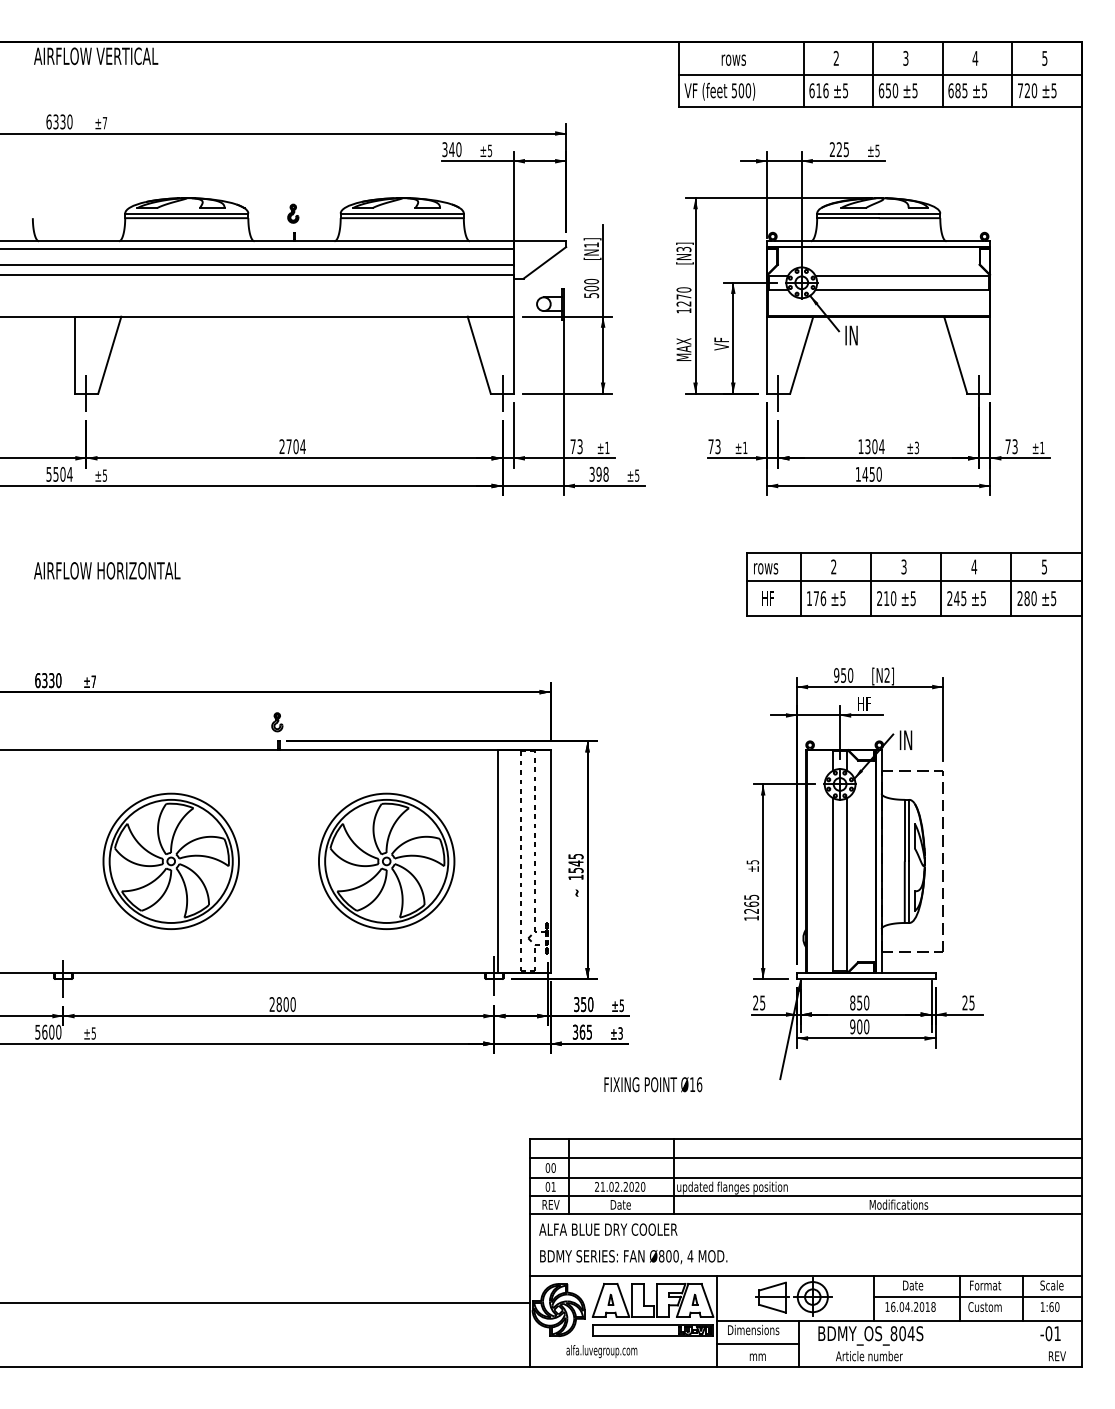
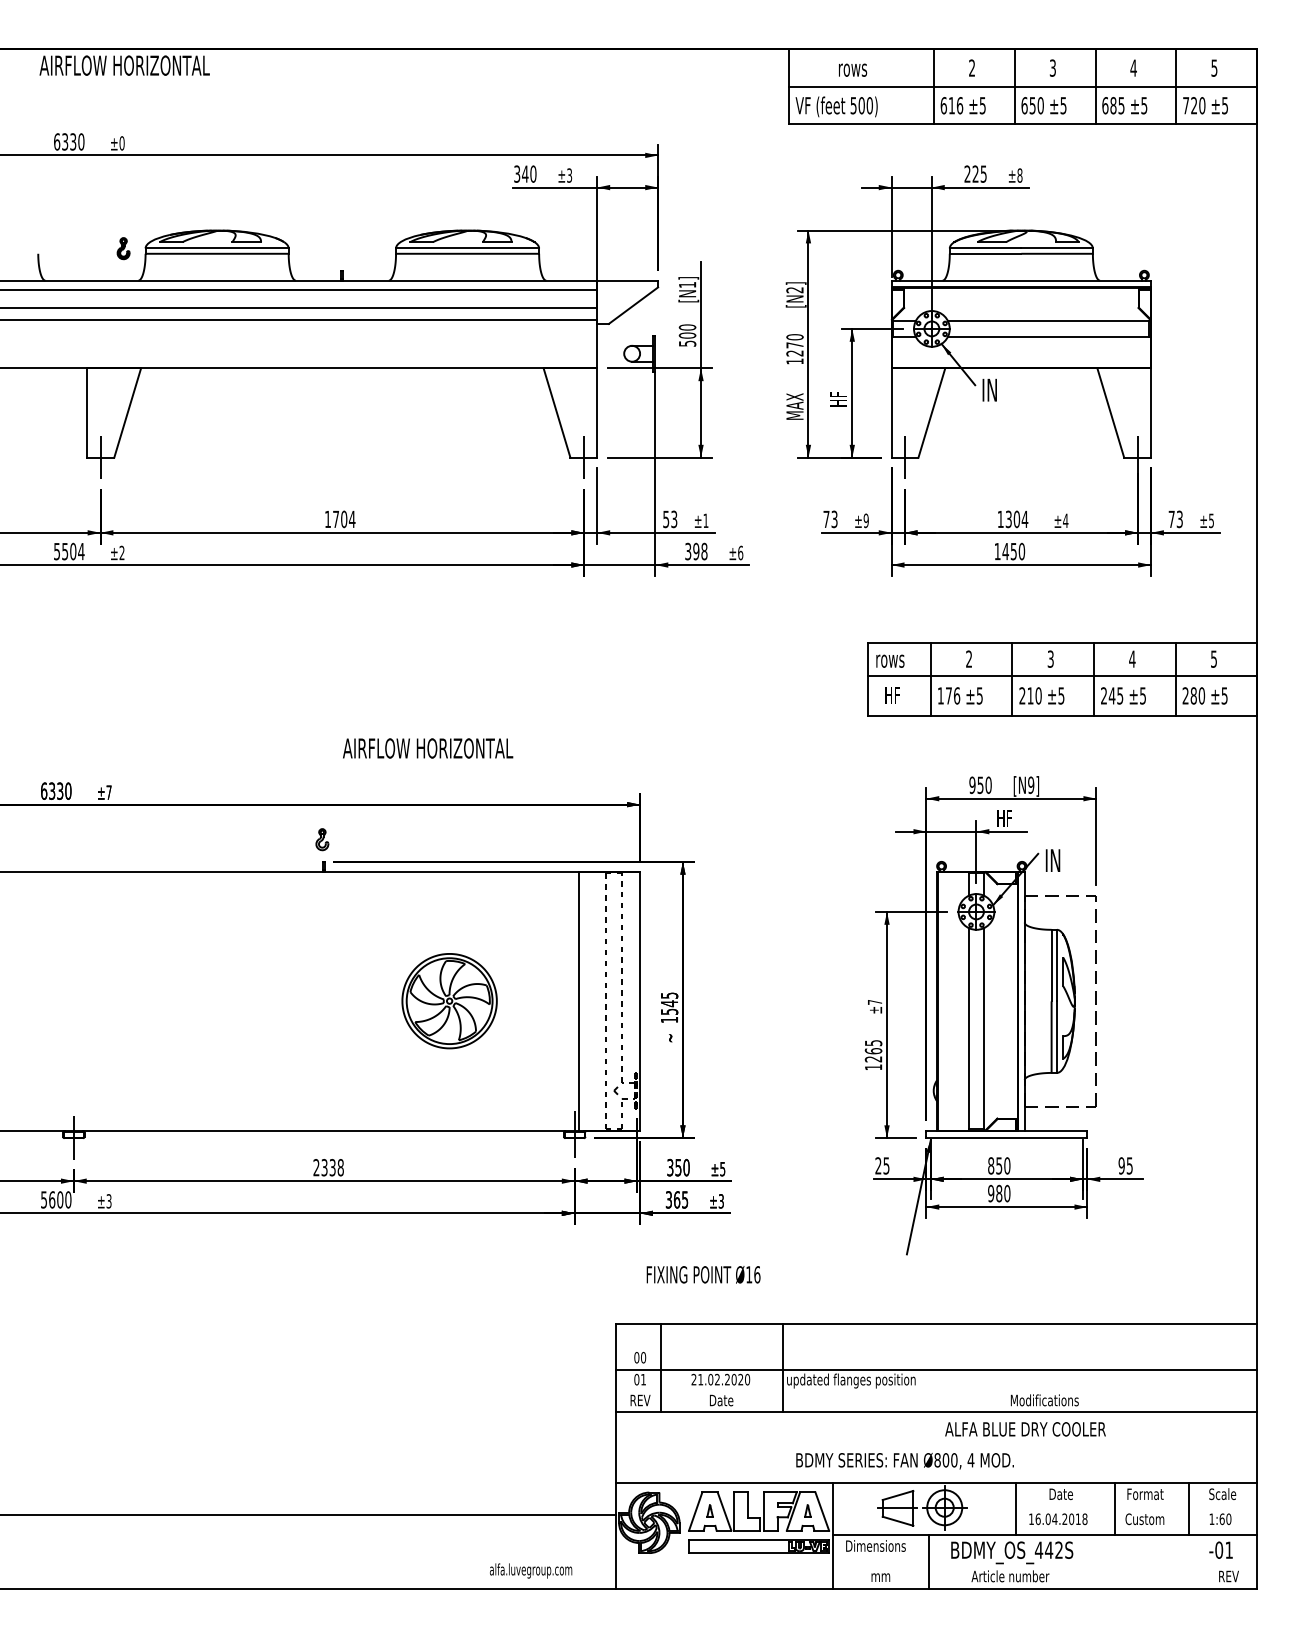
text: (138, 56) -> (161, 65), AIRFLOW VERTICAL -> AIRFLOW HORIZONTAL
text: (104, 123) -> (121, 143), ±7 -> ±0
text: (489, 149) -> (568, 173), ±5 -> ±3
text: (877, 150) -> (1019, 175), ±5 -> ±8
part: (293, 213) -> (123, 248), moved
text: (684, 249) -> (795, 290), [N3] -> [N2]
text: (721, 343) -> (838, 399), VF -> HF
text: (281, 446) -> (327, 519), 2704 -> 1704
text: (572, 446) -> (665, 519), 73 -> 53
text: (745, 447) -> (866, 520), ±1 -> ±9
text: (916, 447) -> (1065, 520), ±3 -> ±4
text: (1042, 447) -> (1211, 520), ±1 -> ±5
text: (104, 475) -> (121, 552), ±5 -> ±2
text: (637, 475) -> (740, 552), ±5 -> ±6
text: (107, 570) -> (428, 748), moved
text: (886, 675) -> (1030, 785), [N2] -> [N9]
part: (170, 860) -> (198, 1000), removed
part: (386, 860) -> (449, 1000), size x0.6
text: (752, 862) -> (874, 1002), ±5 -> ±7
text: (964, 1002) -> (1121, 1165), 25 -> 95
text: (285, 1004) -> (331, 1167), 2800 -> 2338
text: (859, 1026) -> (998, 1193), 900 -> 980
text: (93, 1032) -> (108, 1200), ±5 -> ±3
text: (653, 1084) -> (703, 1274), moved
line: (805, 1158) -> (936, 1346), removed
line: (805, 1196) -> (936, 1390), removed
text: (608, 1229) -> (1025, 1429), moved
text: (633, 1257) -> (904, 1461), moved
line: (977, 1297) -> (1136, 1508), removed
text: (902, 1333) -> (1048, 1550), BDMY_OS_804S -> BDMY_OS_442S
line: (757, 1344) -> (880, 1562), removed
text: (601, 1351) -> (530, 1570), moved

